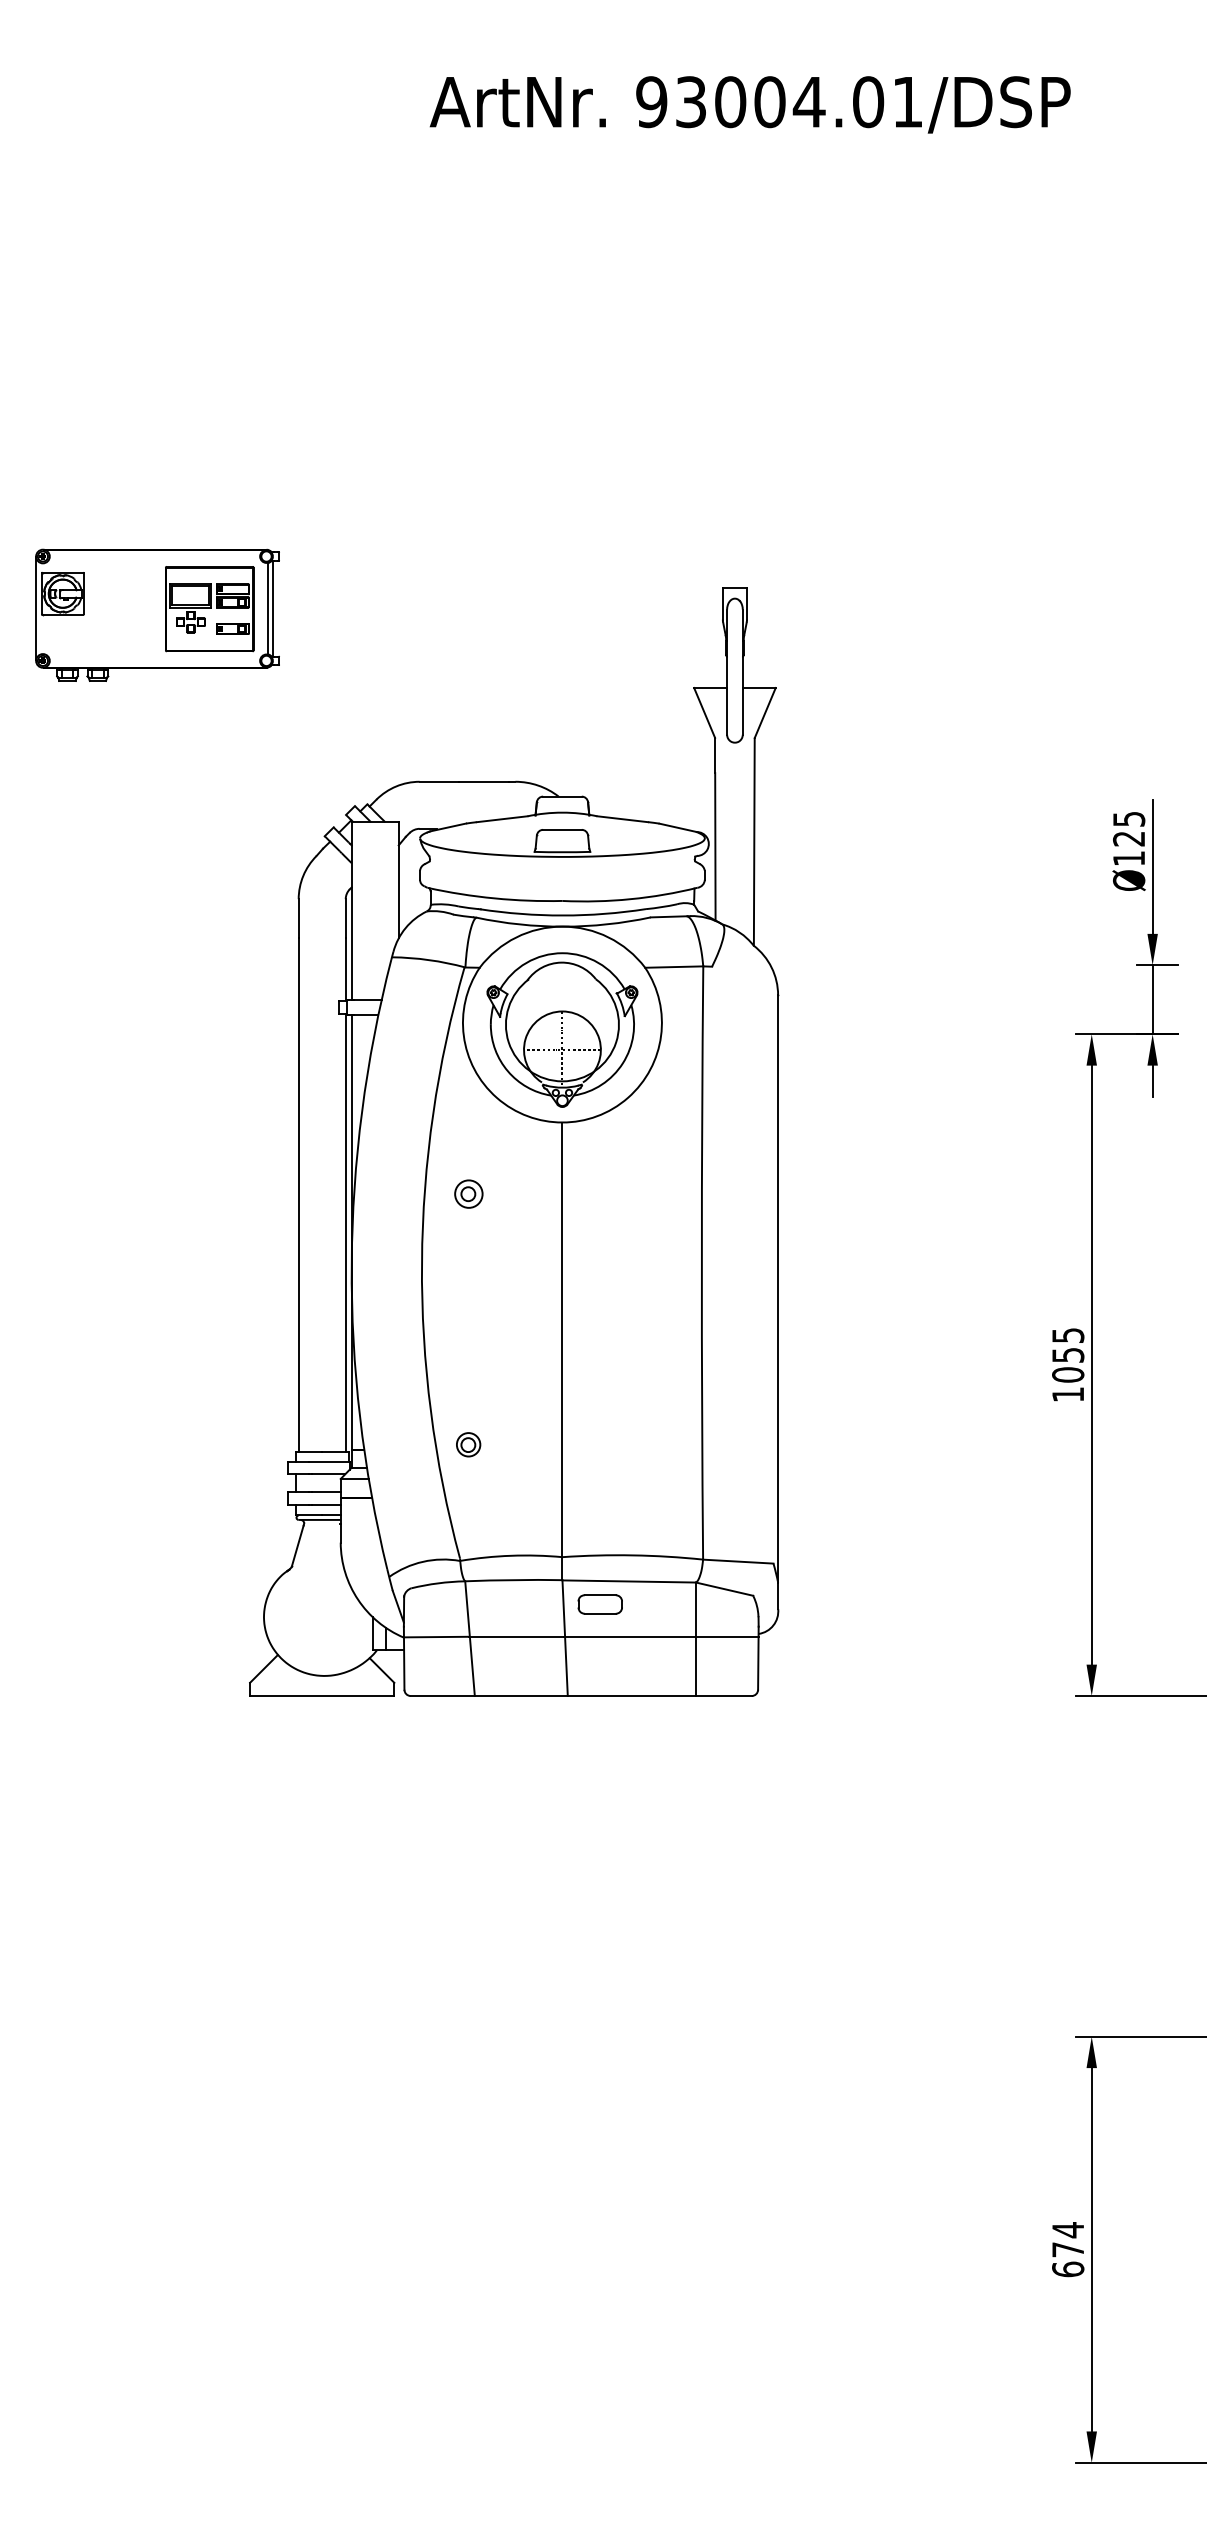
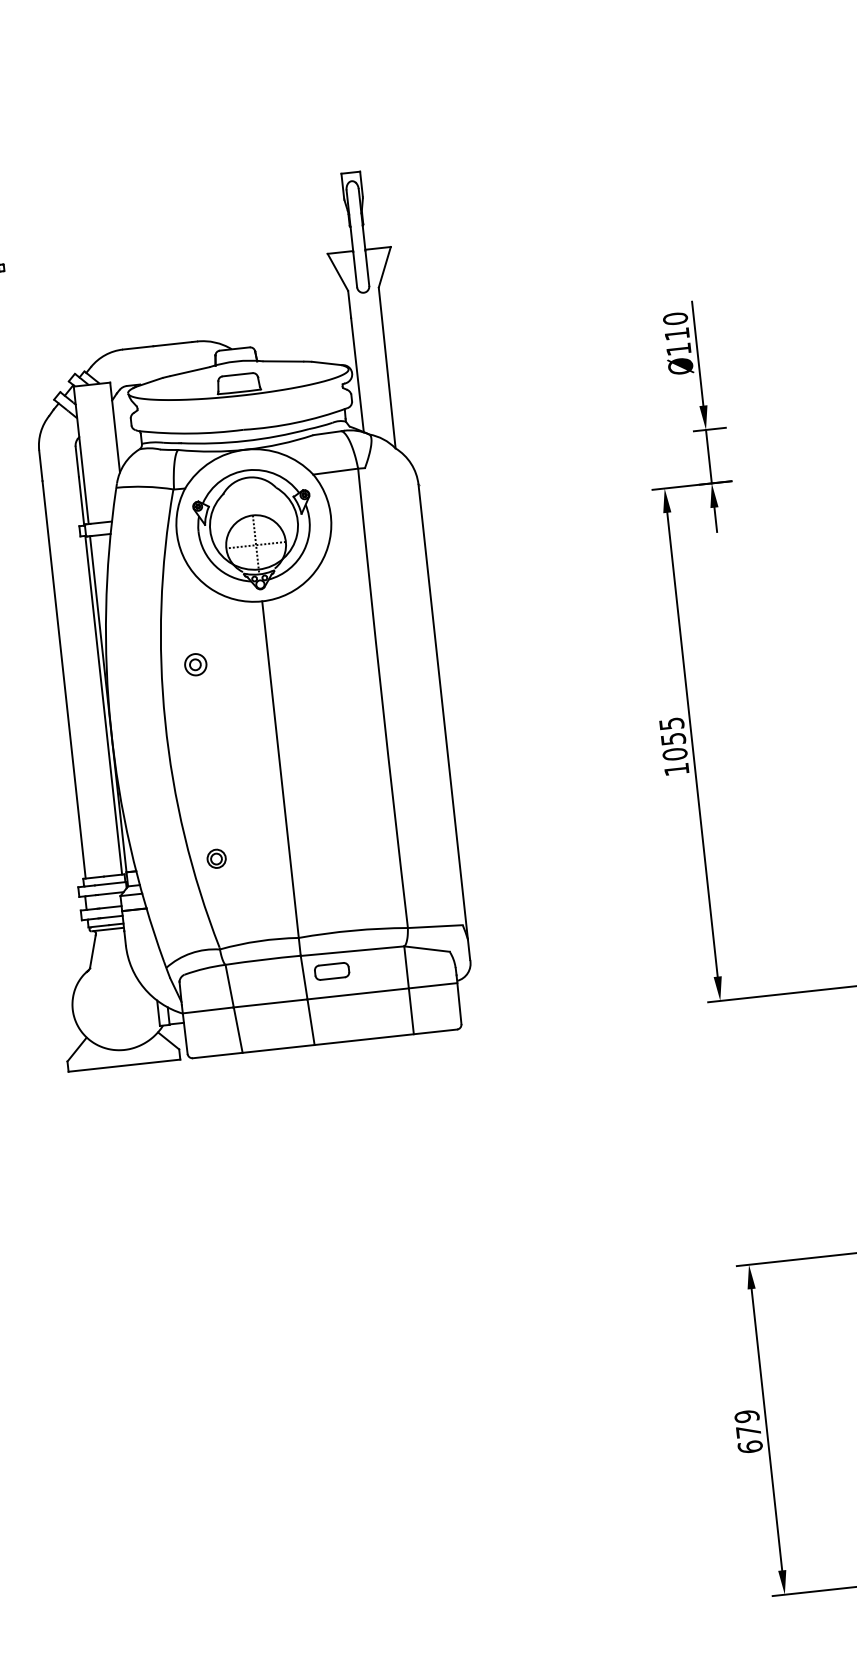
text: (1129, 828) -> (676, 326), Ø125 -> Ø110
text: (1068, 2230) -> (747, 1416), 674 -> 679

